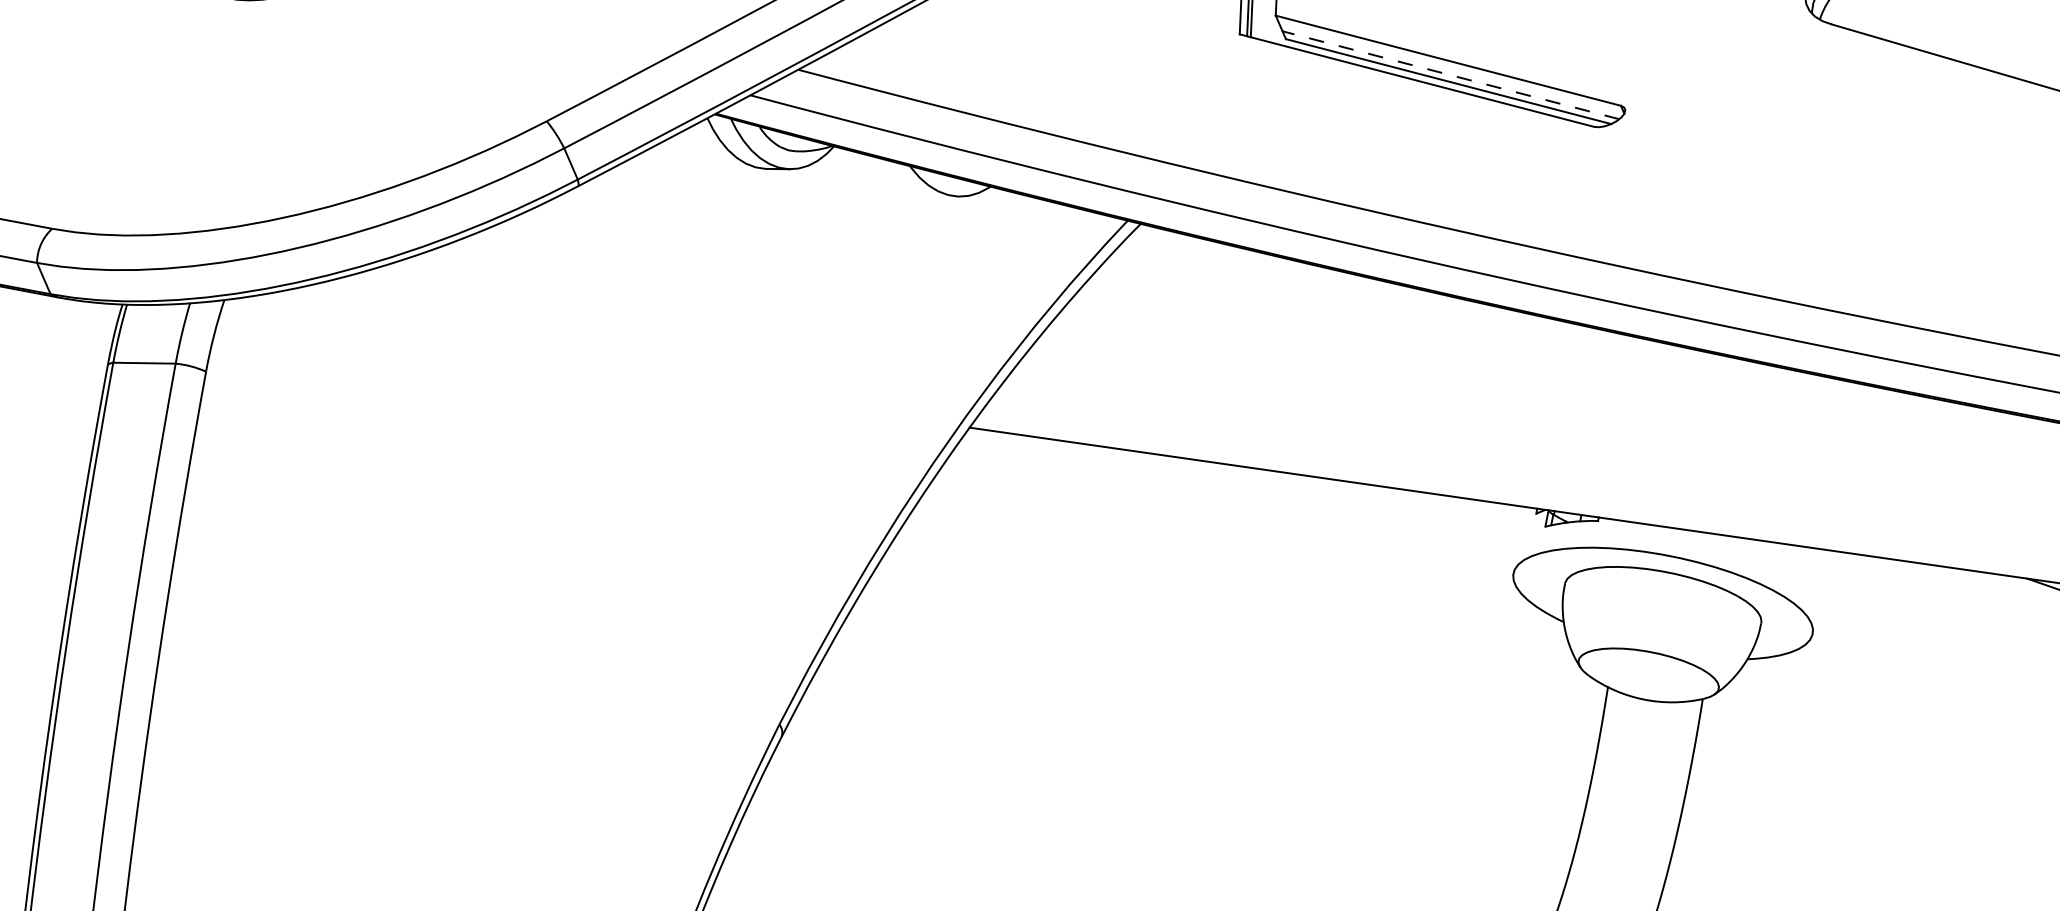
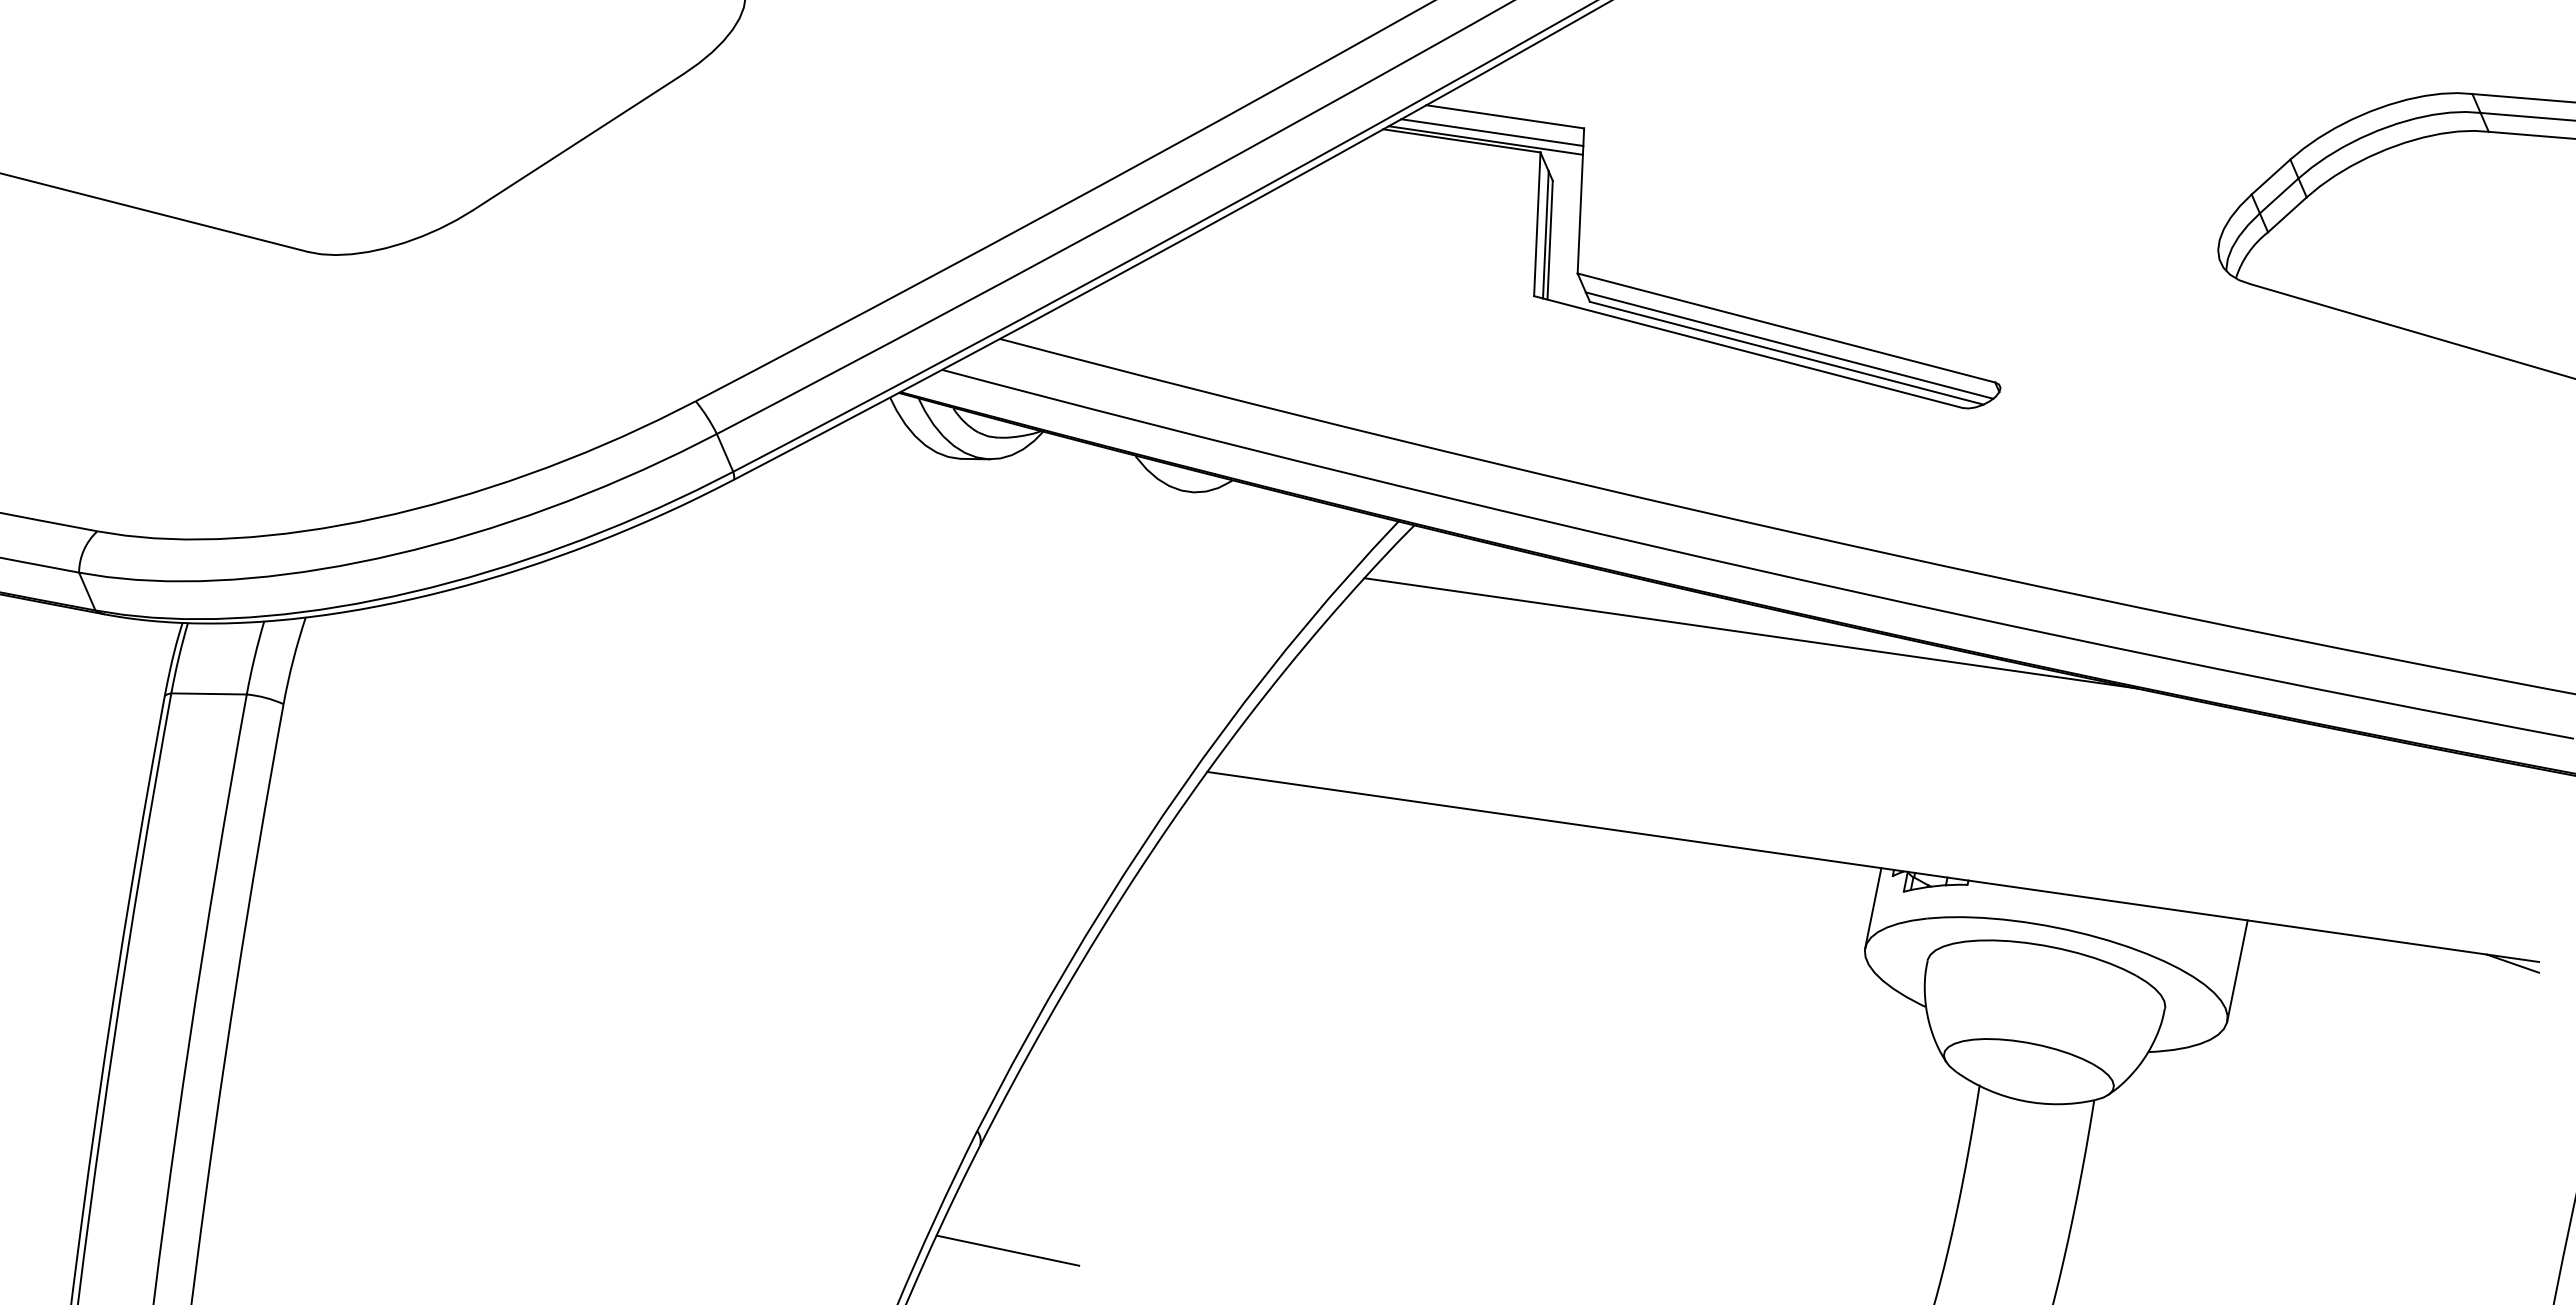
line: (1450, 75) -> (1789, 345), dashed -> solid
line: (1418, 313) -> (1750, 633), added
line: (1520, 540) -> (1873, 908), added
line: (1821, 591) -> (2237, 970), added
line: (804, 823) -> (1007, 1250), added

